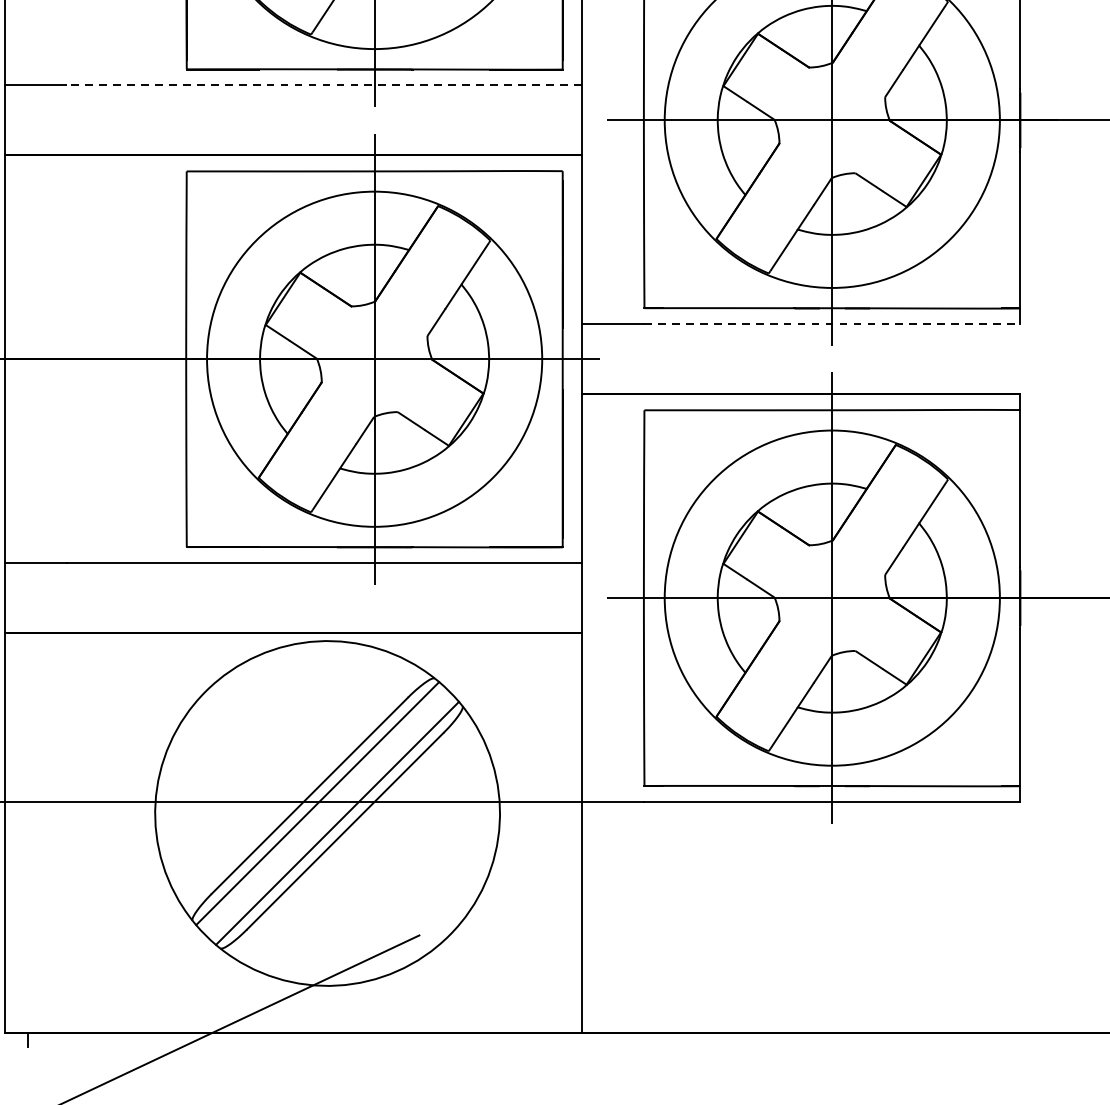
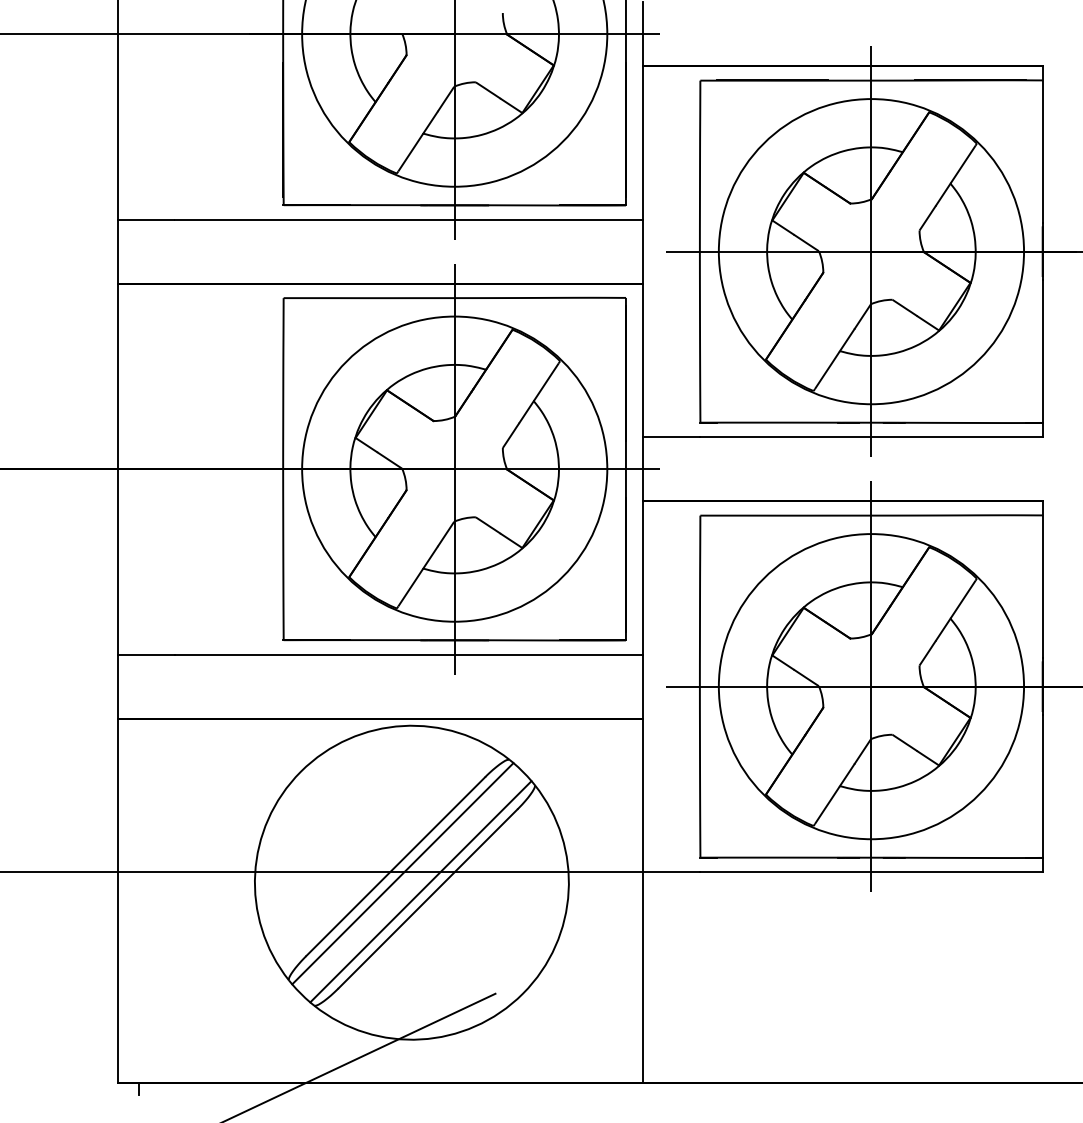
line: (323, 85) -> (408, 219), dashed -> solid
line: (832, 324) -> (871, 437), dashed -> solid

